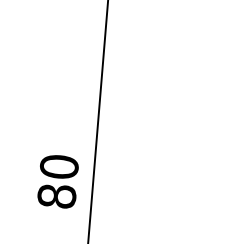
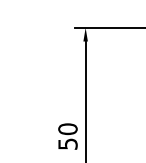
text: (56, 194) -> (67, 143), 80 -> 50

